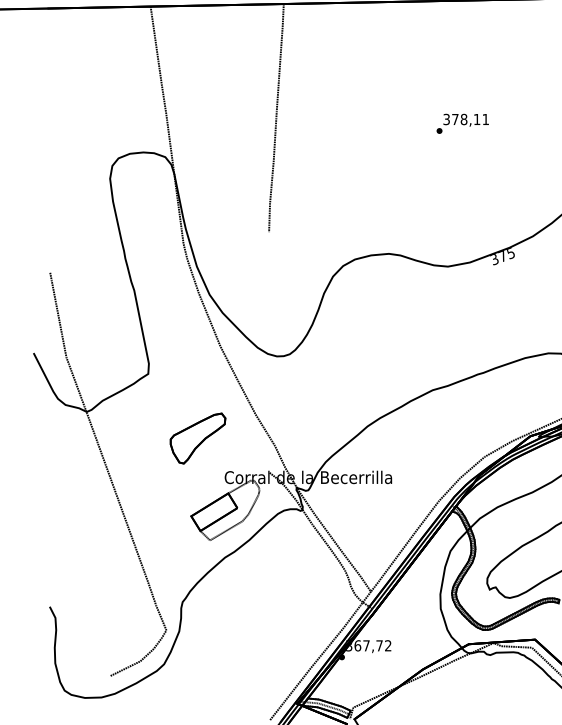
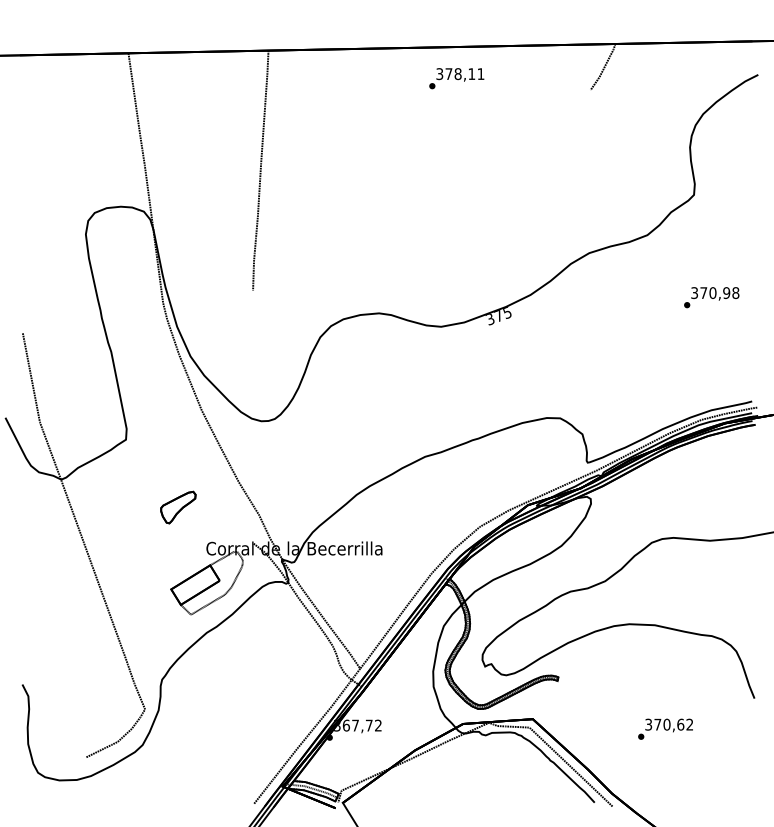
text: (462, 123) -> (456, 78), moved
part: (198, 438) -> (178, 507), size x0.6

